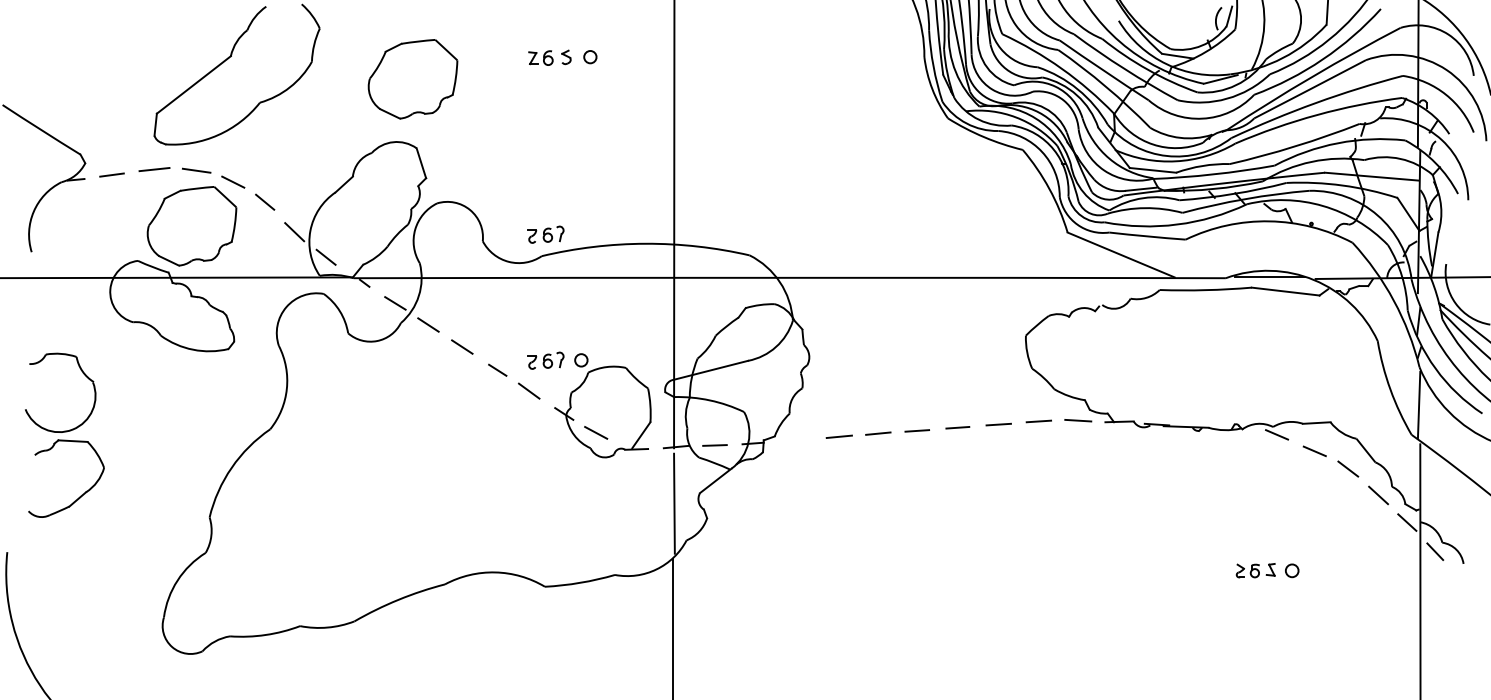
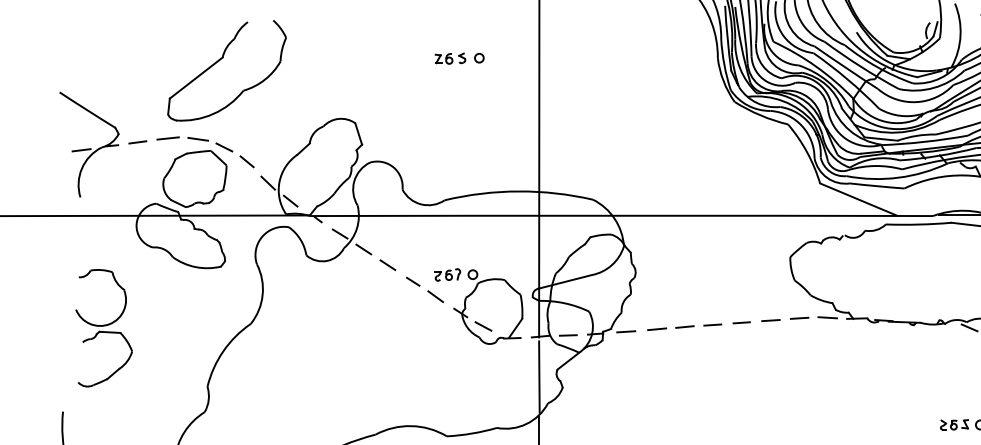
part: (412, 79) -> (352, 74), removed
line: (32, 185) -> (81, 149), added
part: (545, 234) -> (447, 184), removed
line: (795, 440) -> (625, 331), added

